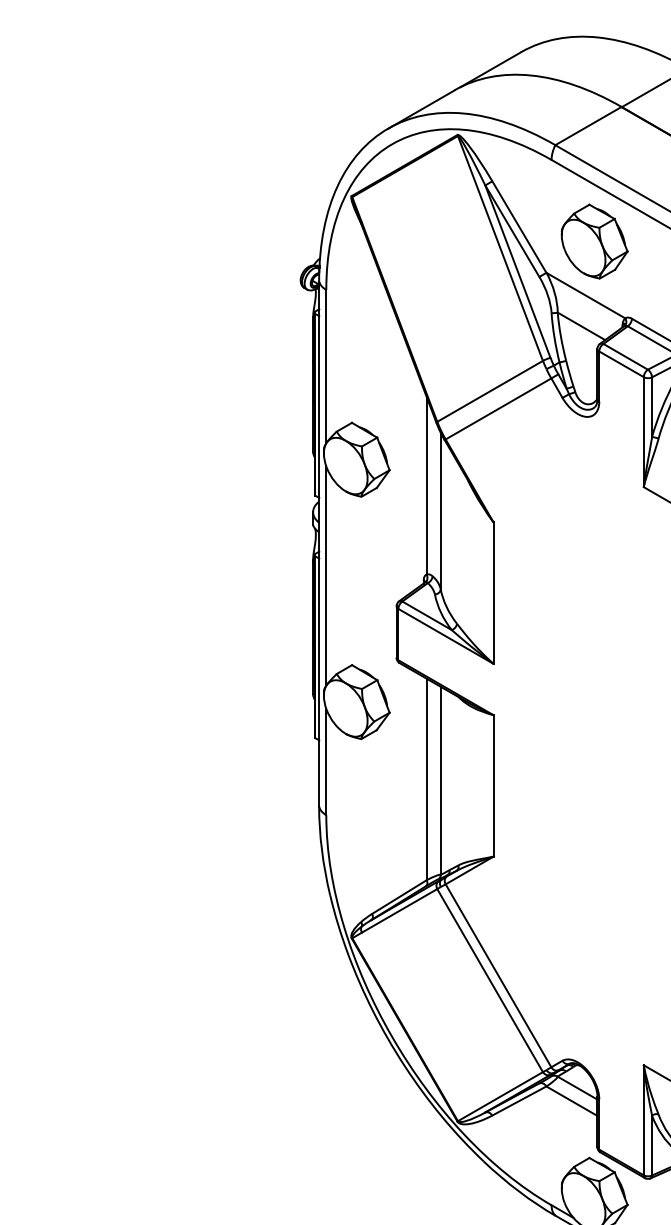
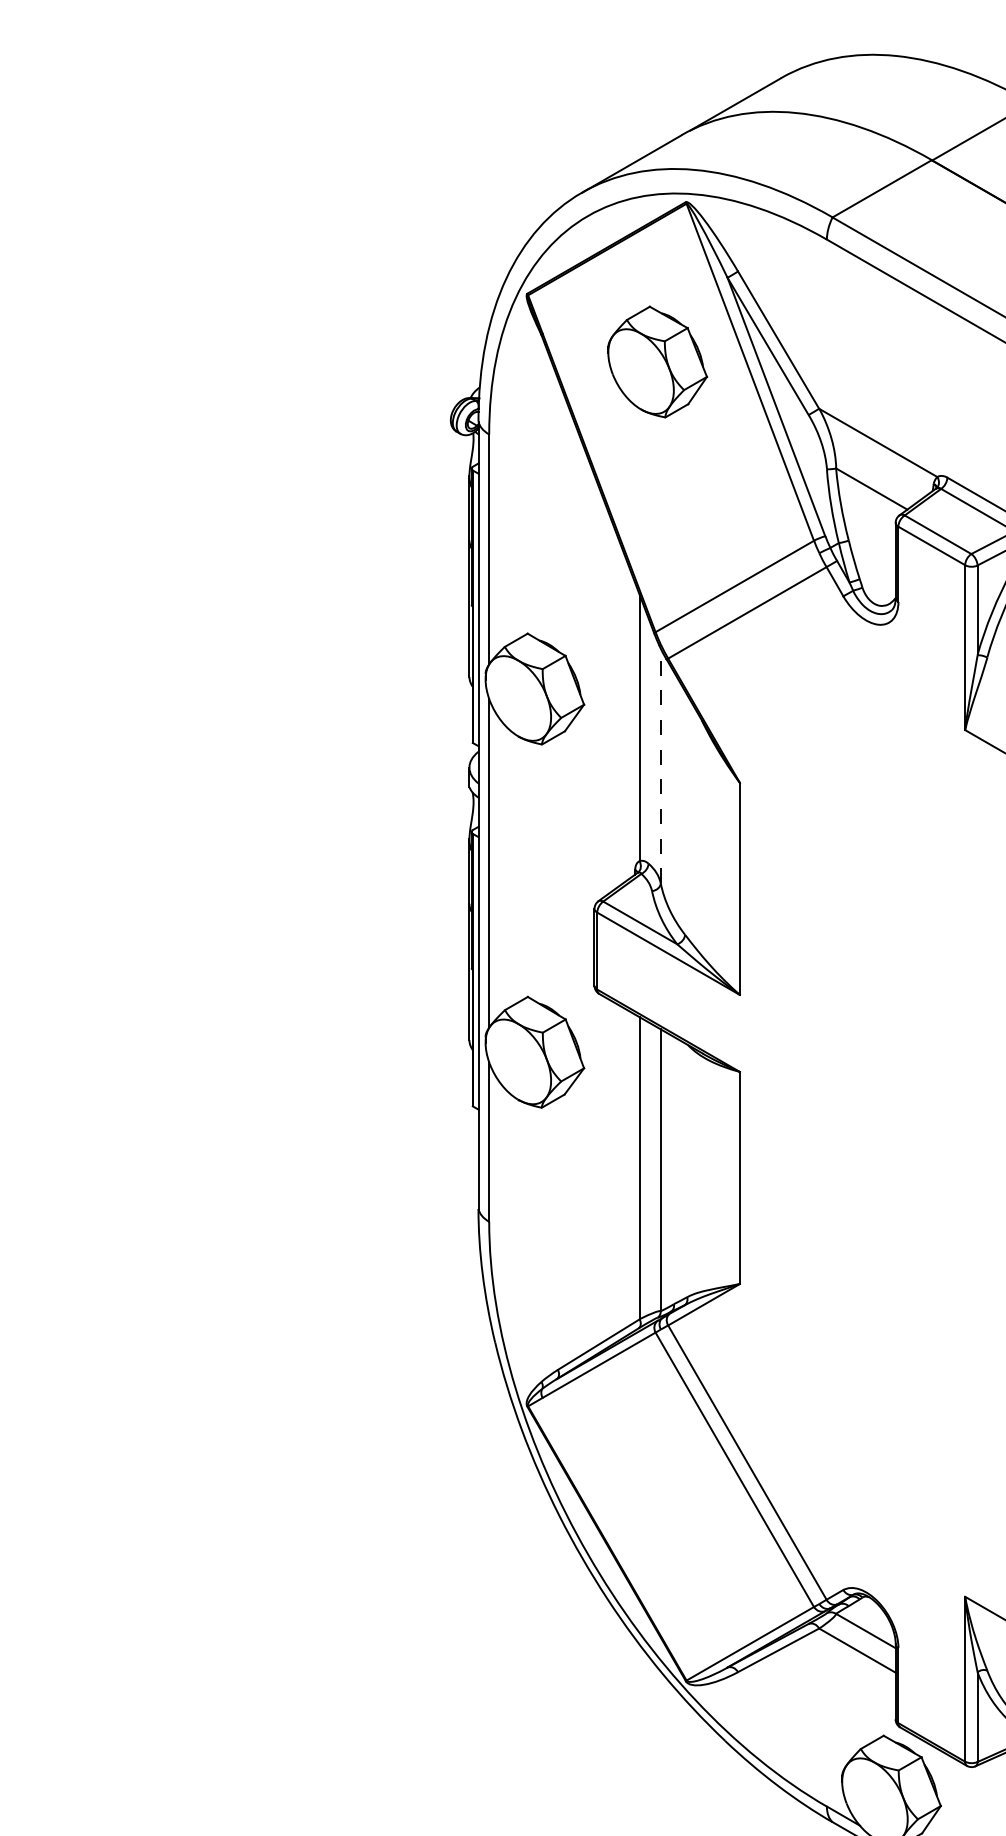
part: (594, 241) -> (657, 361), moved
line: (440, 510) -> (660, 765), solid -> dashed

